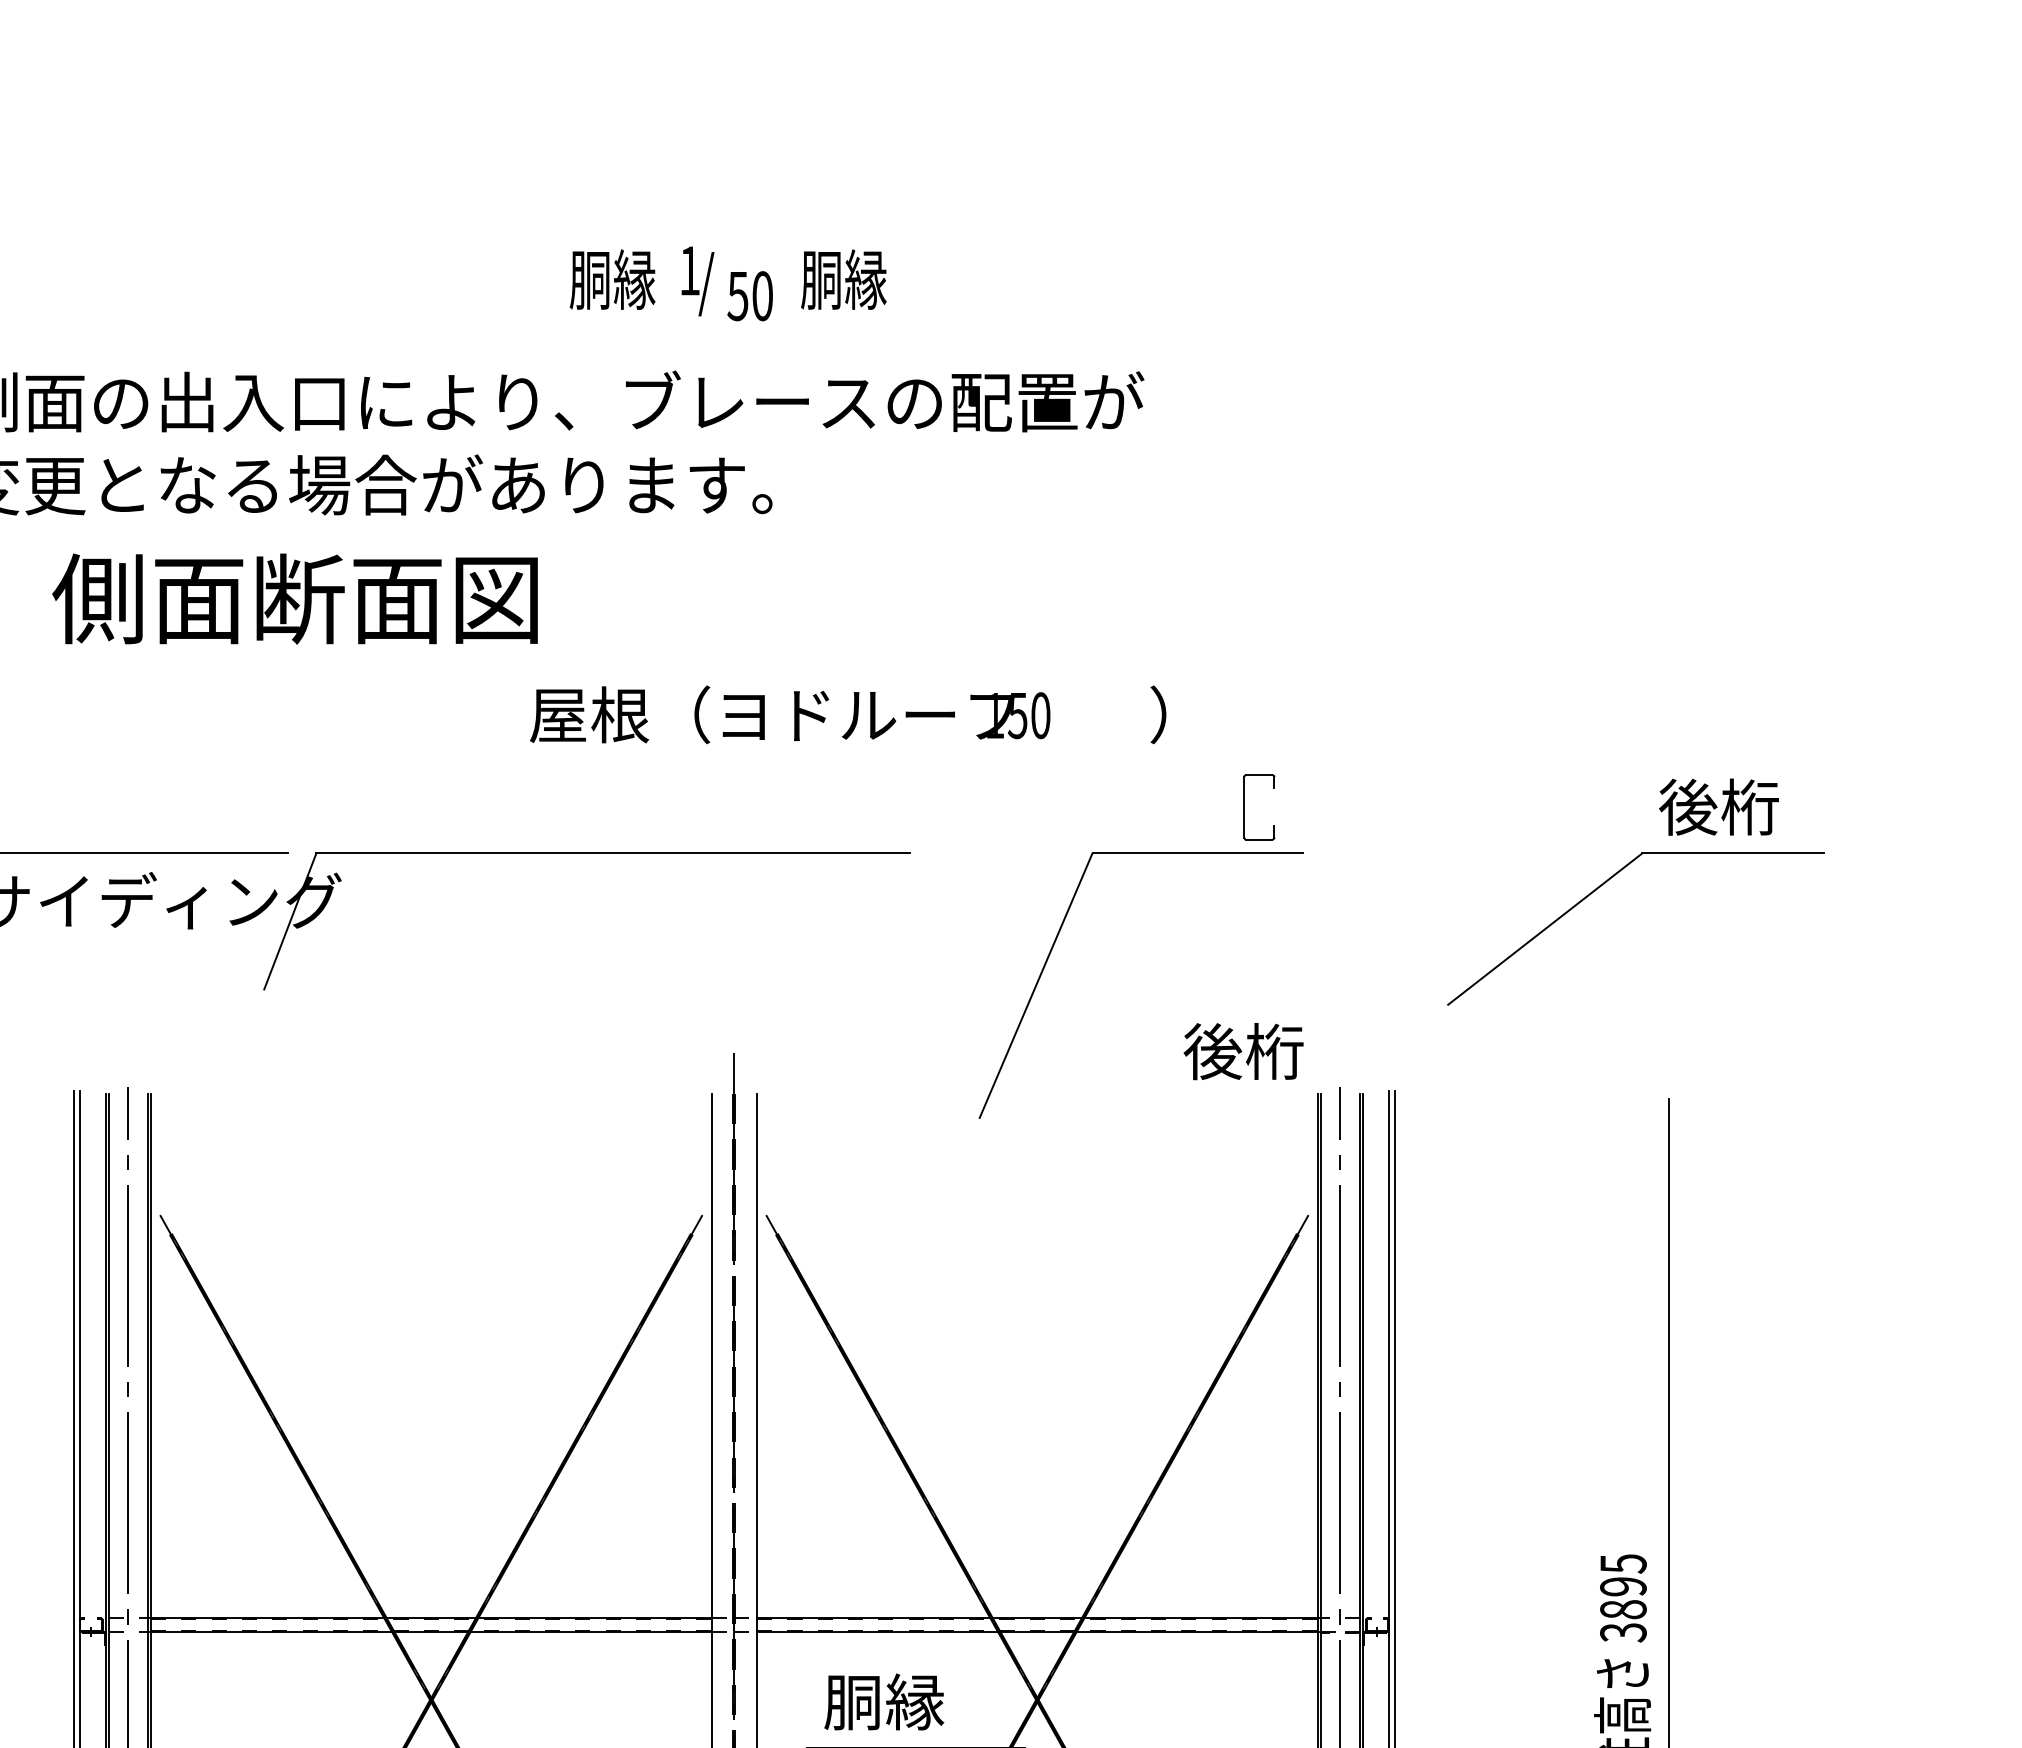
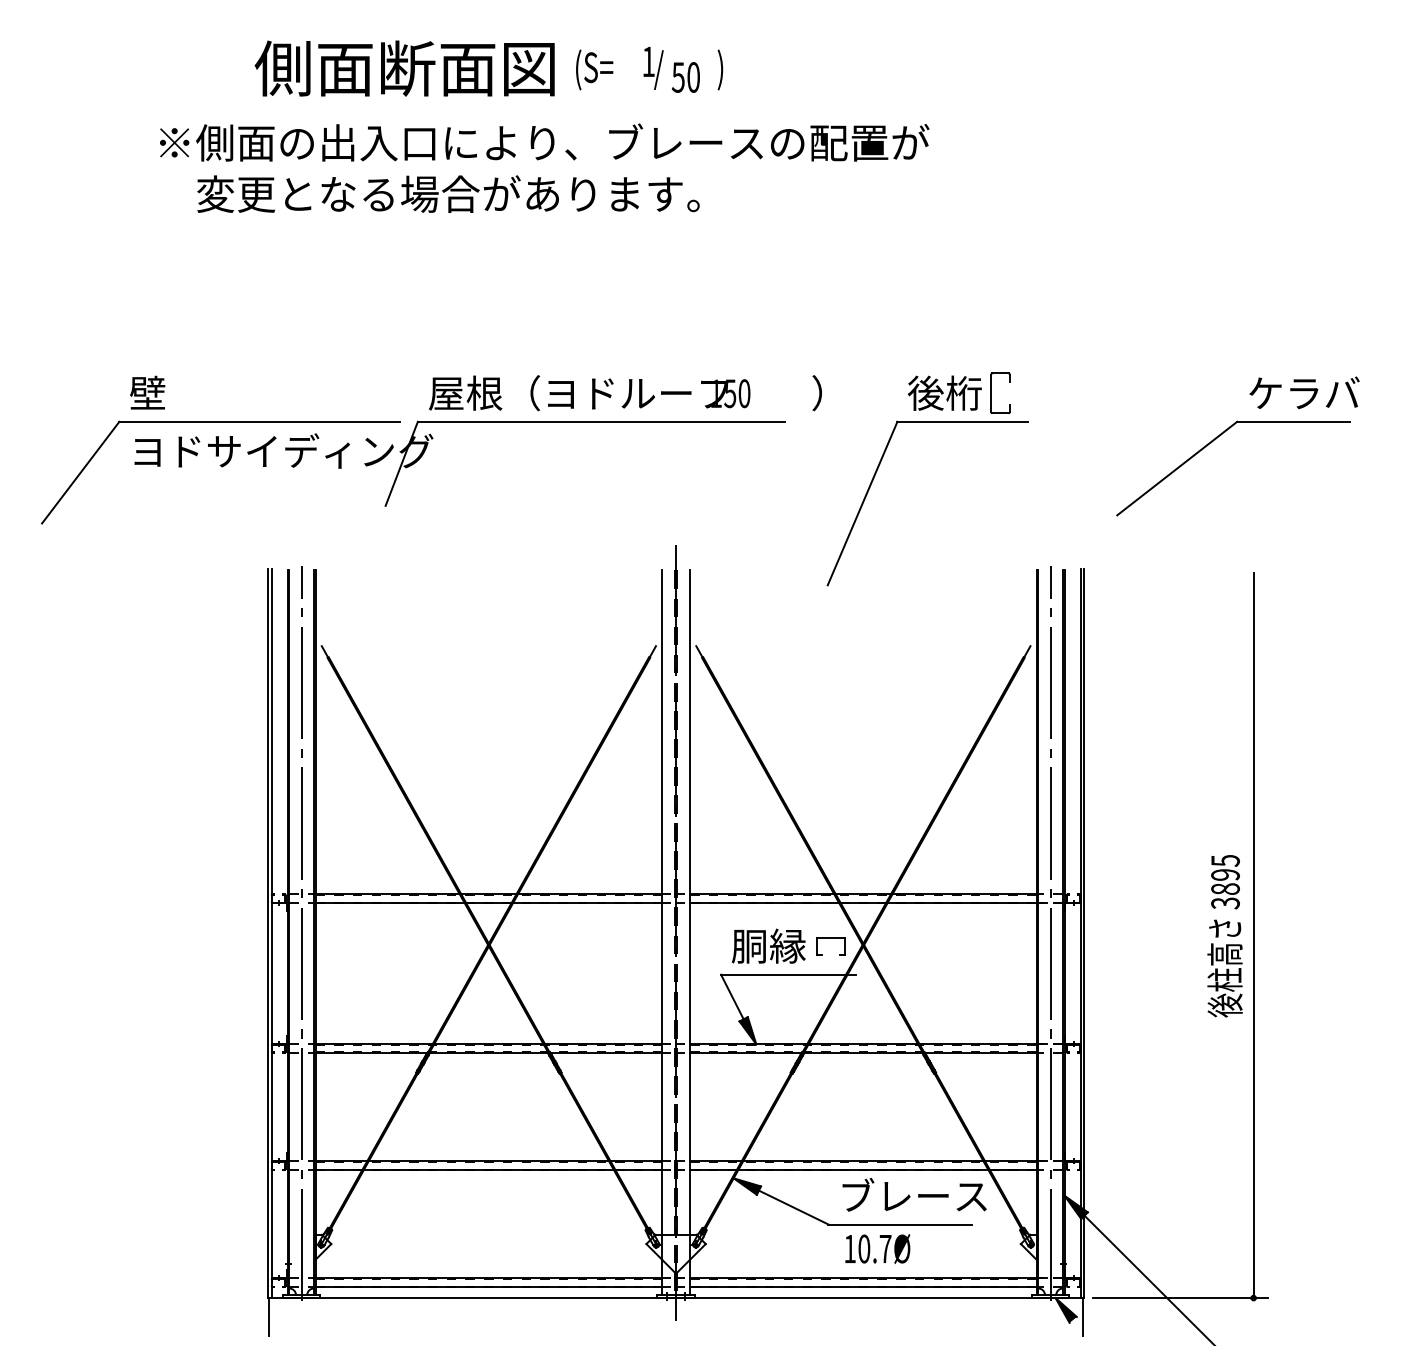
text: (611, 283) -> (600, 69), 胴縁 -> (S=
text: (843, 283) -> (743, 69), 胴縁 -> )
text: (294, 598) -> (404, 68), moved
text: (848, 715) -> (625, 393), moved
text: (1749, 805) -> (1303, 392), 後桁 -> ケラバ
text: (1243, 1050) -> (944, 392), moved
part: (984, 1689) -> (830, 938), added

